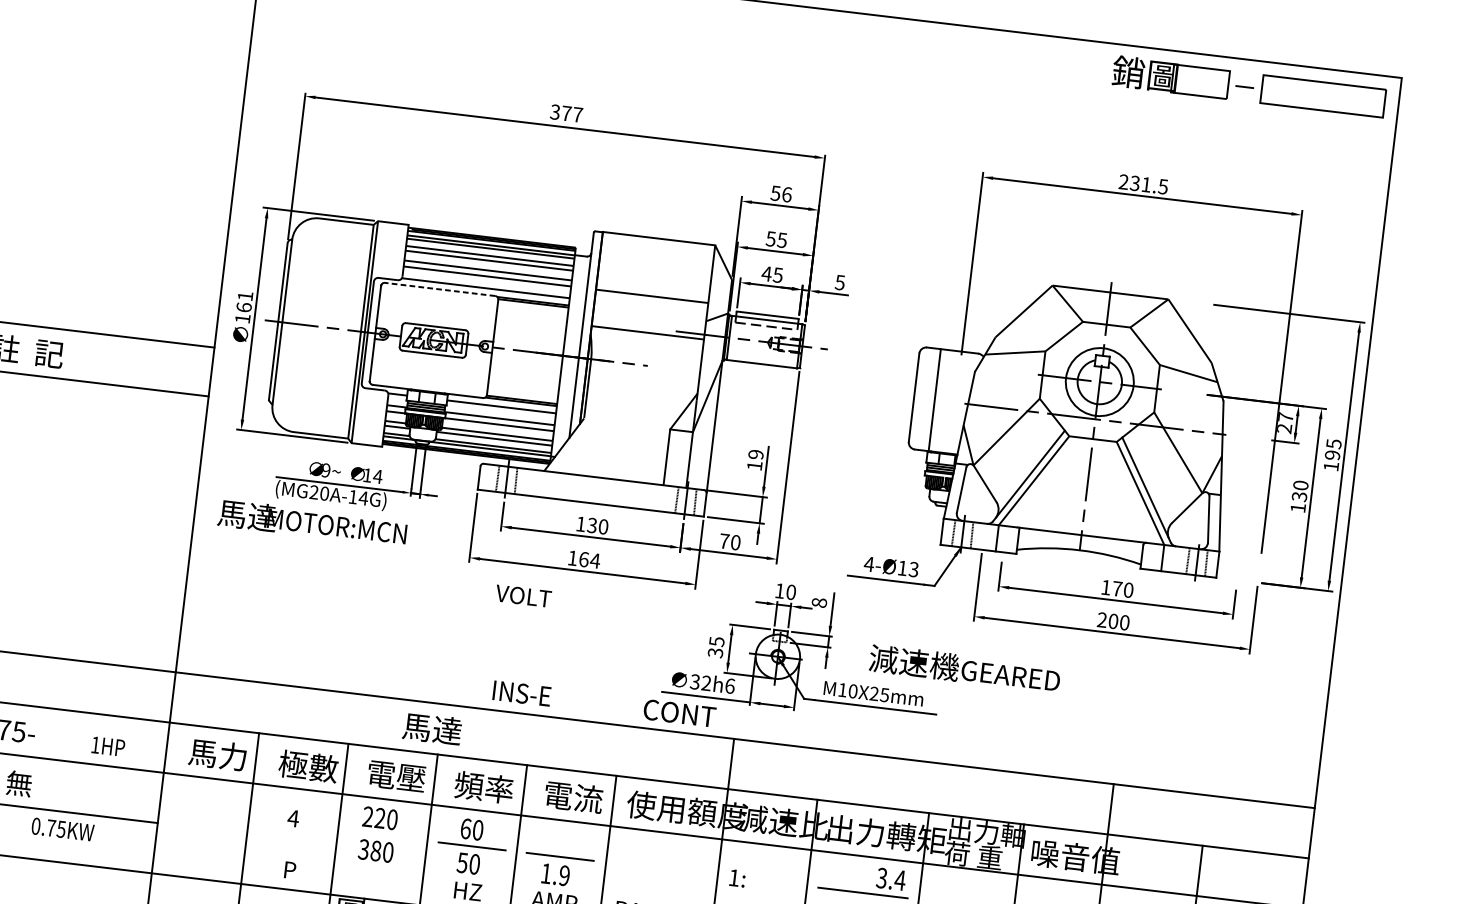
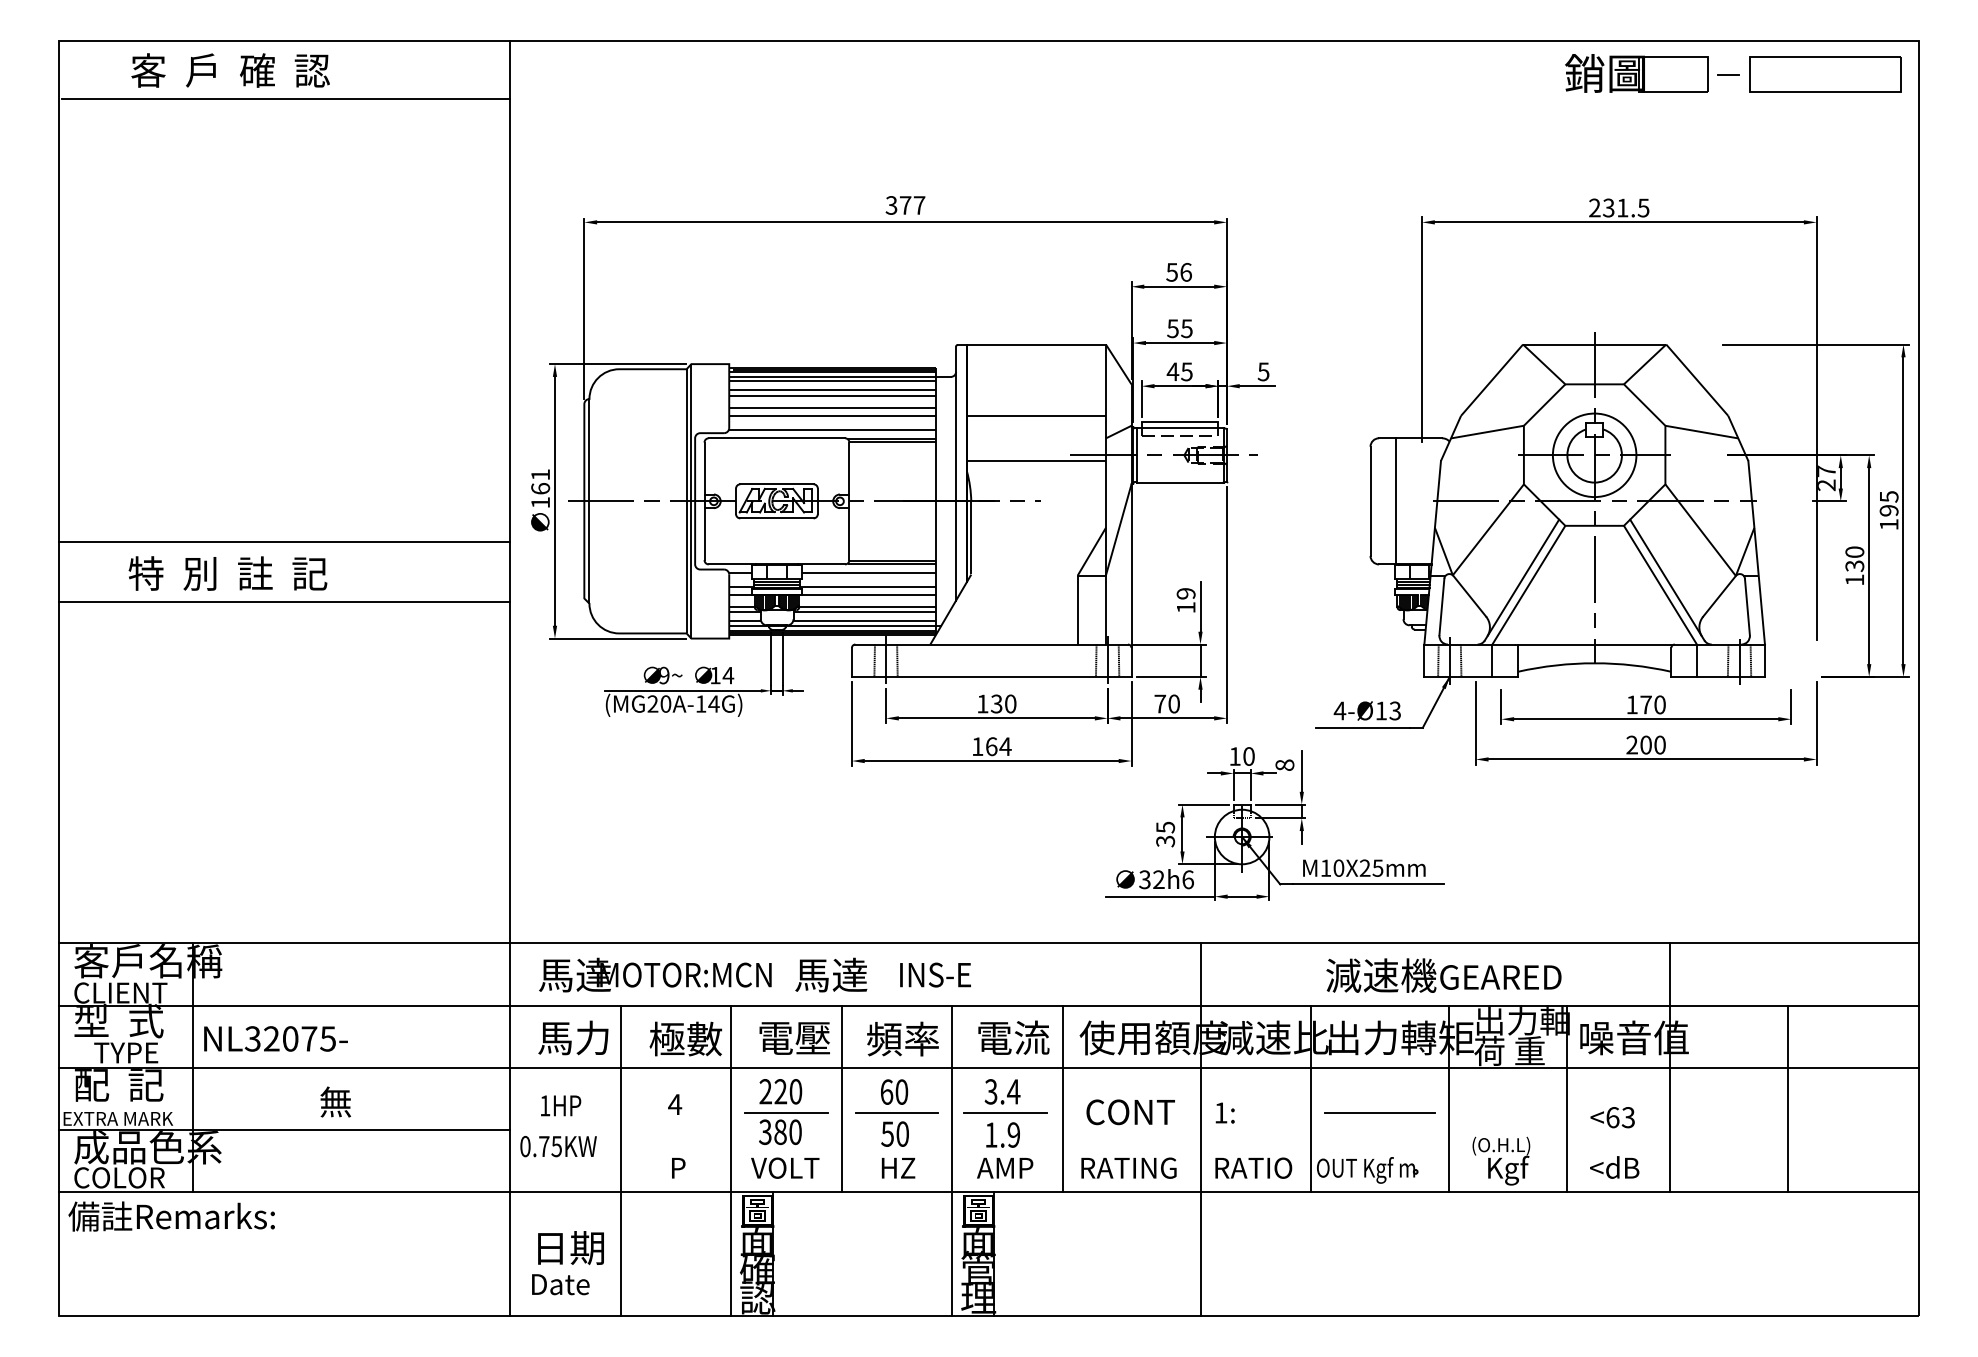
line: (439, 289) -> (776, 438), dashed -> solid
text: (312, 522) -> (655, 974), moved
text: (523, 595) -> (785, 1167), moved
text: (964, 668) -> (1443, 975), moved
text: (522, 693) -> (935, 974), moved
text: (679, 713) -> (1130, 1112), moved
text: (108, 746) -> (561, 1105), moved
text: (62, 829) -> (558, 1146), moved
line: (382, 835) -> (786, 1112), added
text: (891, 879) -> (1002, 1091), moved

